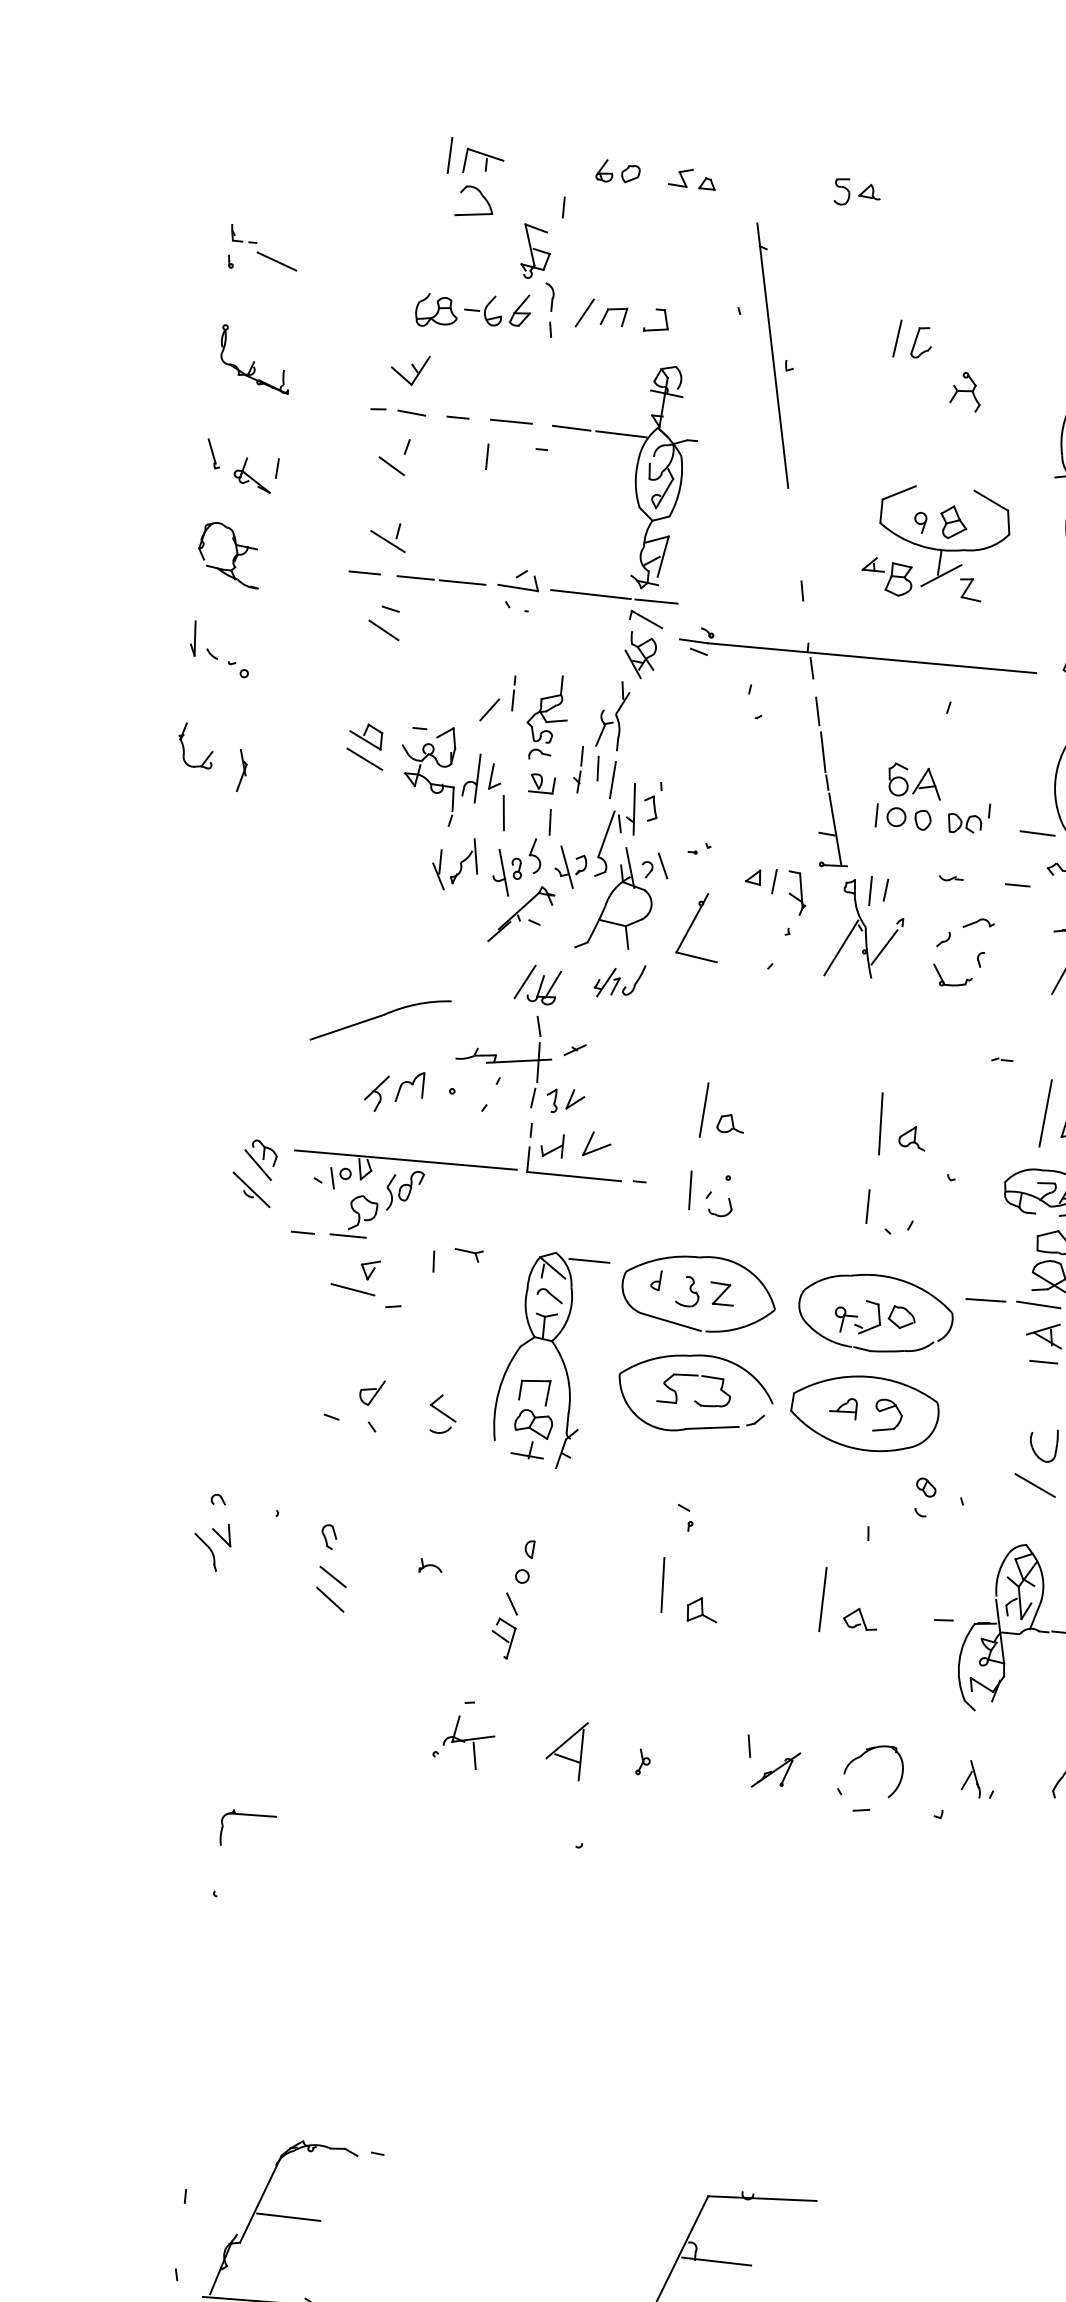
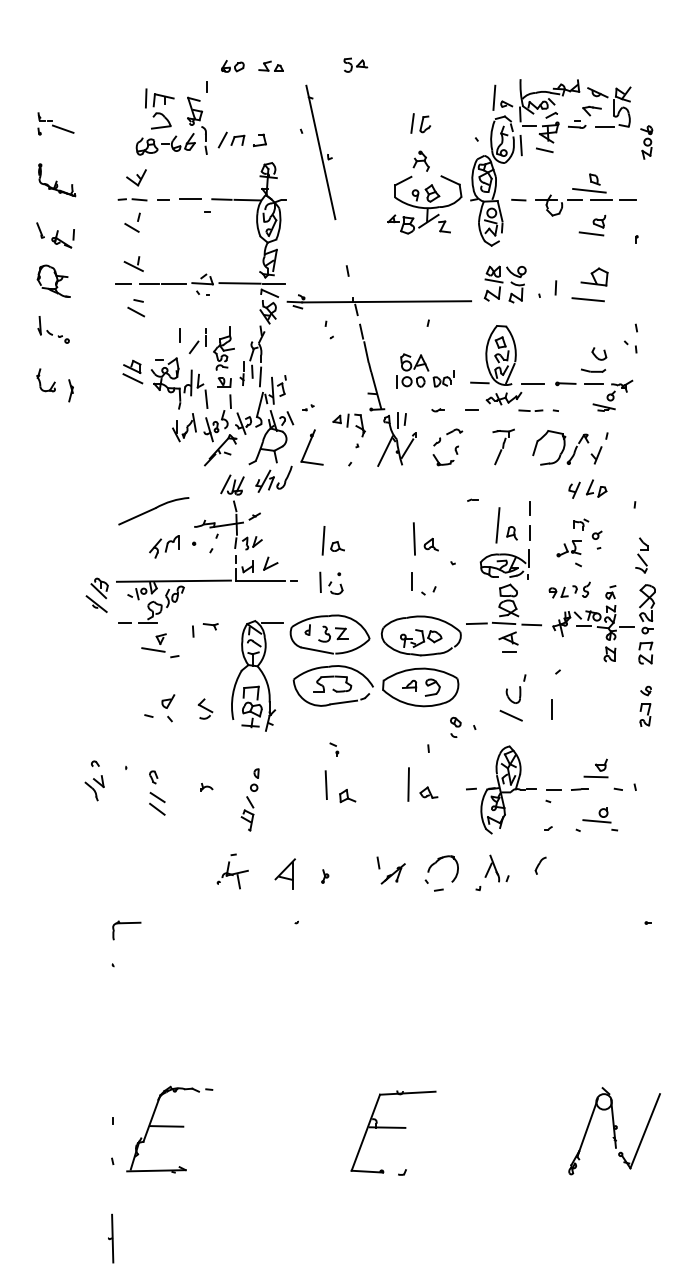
part: (473, 177) -> (159, 108), moved
part: (912, 340) -> (420, 123), moved
line: (485, 456) -> (179, 335), moved
part: (936, 542) -> (424, 204), moved
part: (618, 979) -> (273, 478), size x1.43
part: (977, 1779) -> (496, 868), size x1.43

